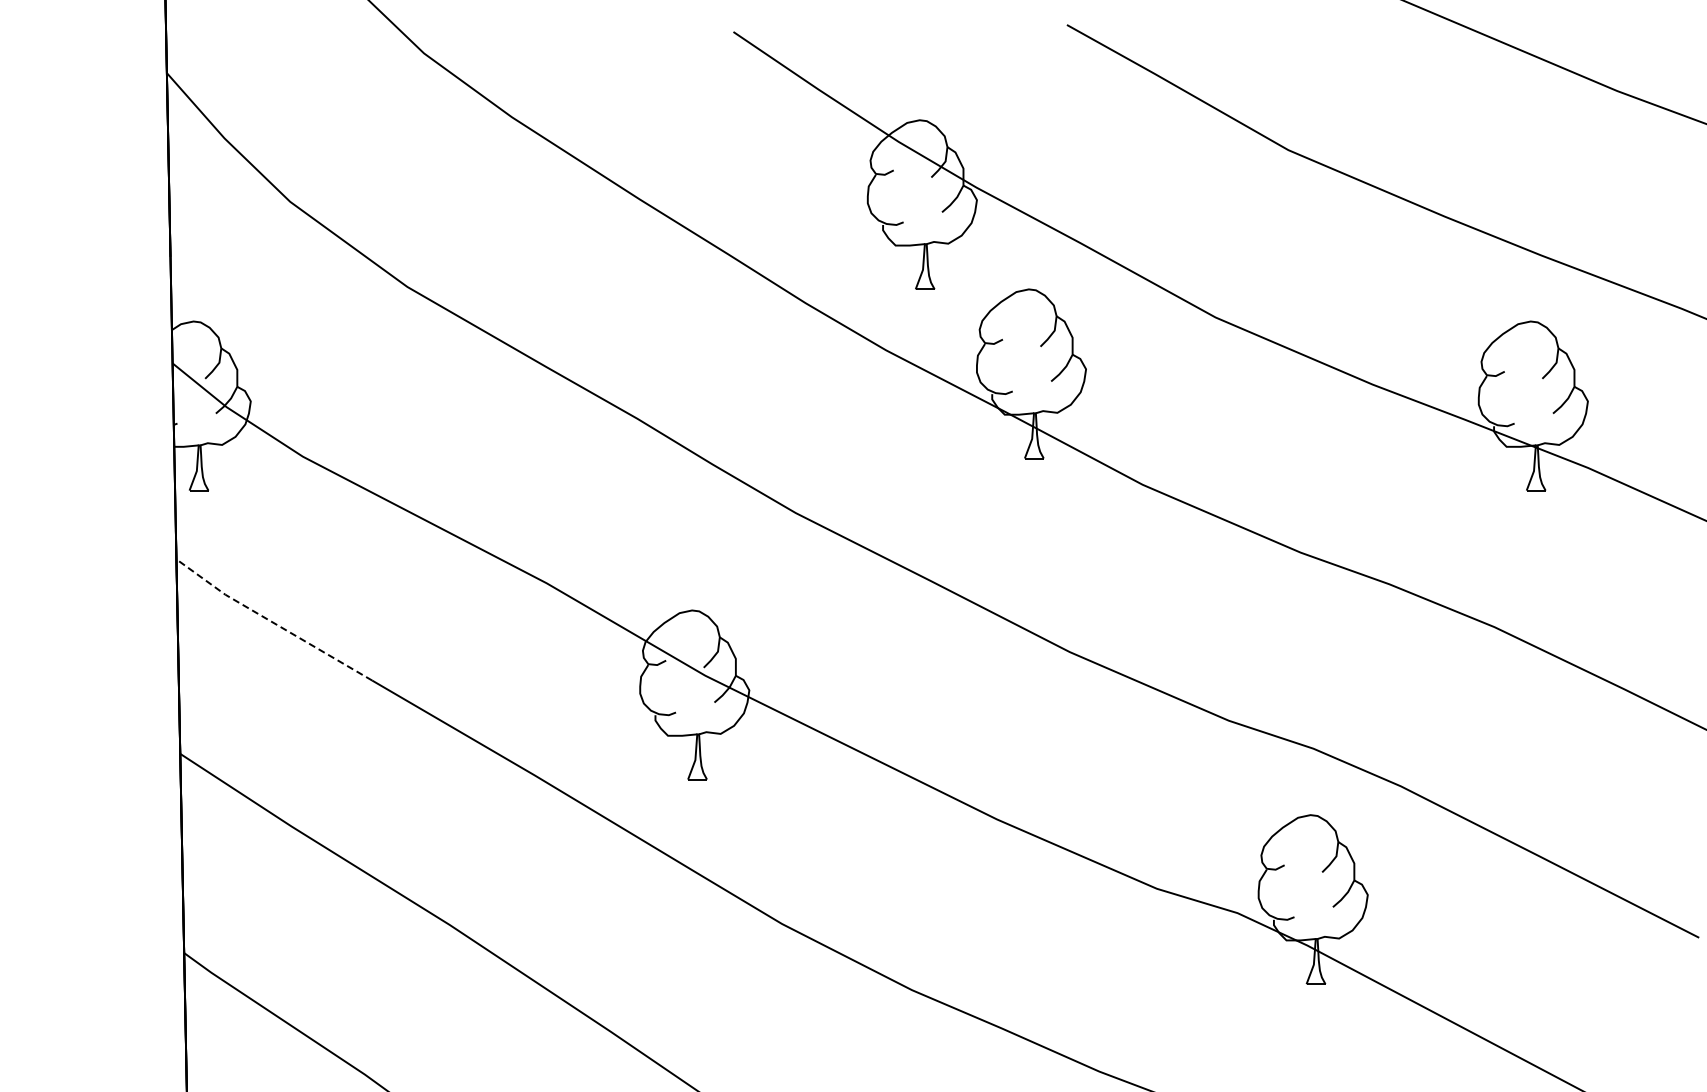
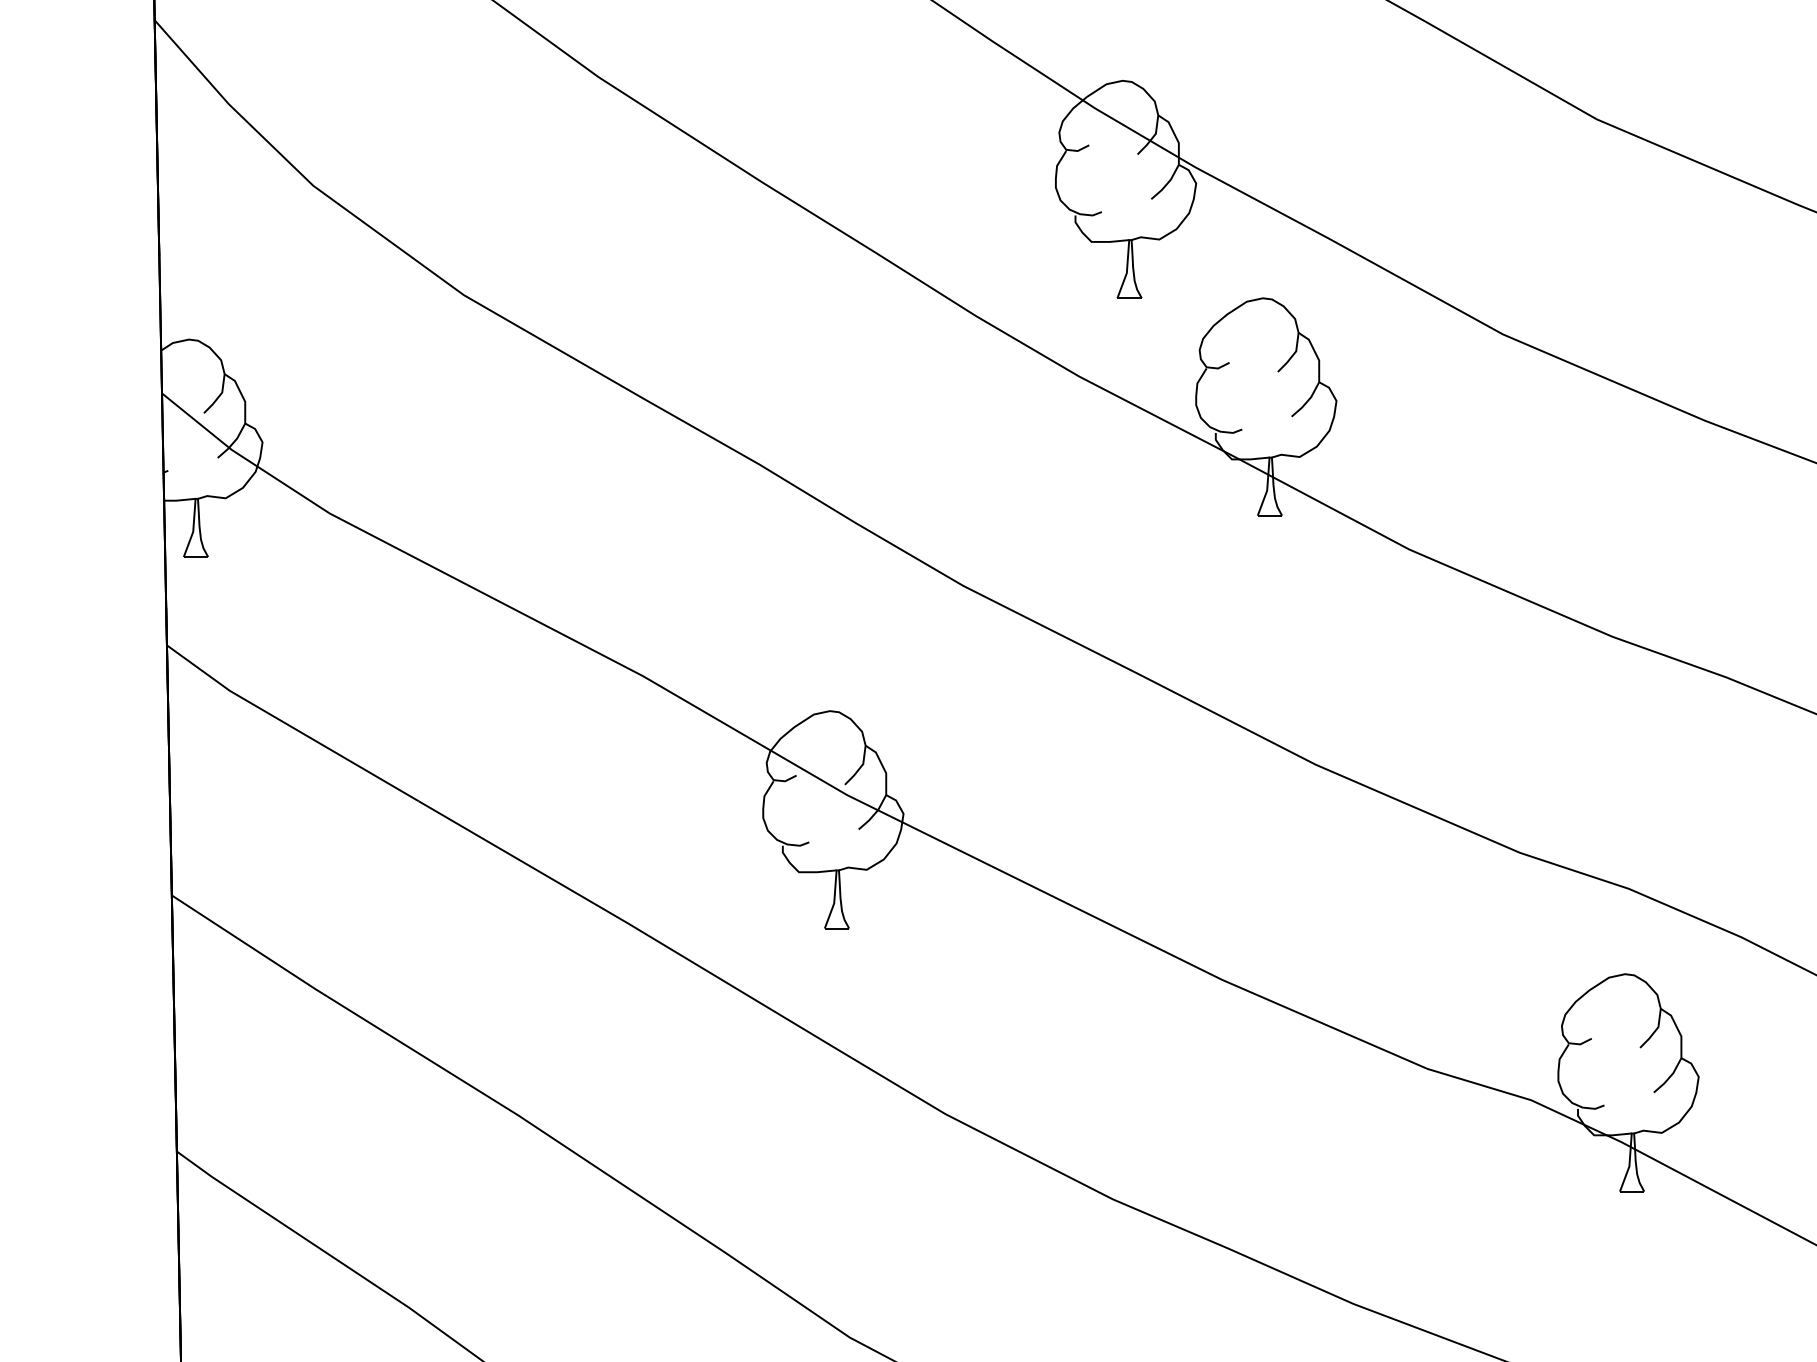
line: (272, 622) -> (290, 726), dashed -> solid

